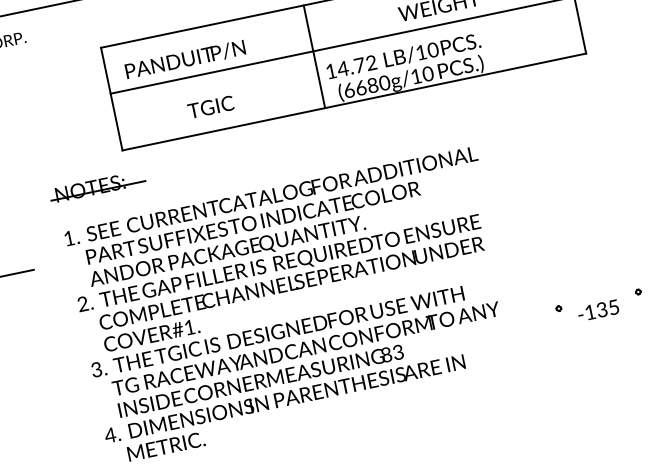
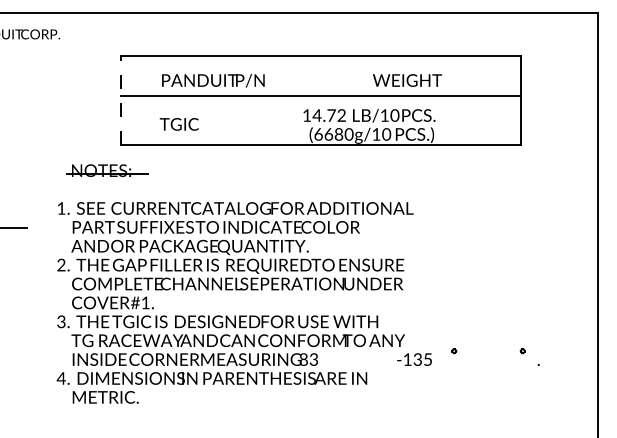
line: (314, 56) -> (295, 100), removed
text: (185, 59) -> (213, 80), moved
line: (111, 99) -> (120, 100), solid -> dashed
text: (210, 107) -> (178, 124), moved
part: (97, 186) -> (107, 170), moved
text: (598, 310) -> (414, 359), moved

